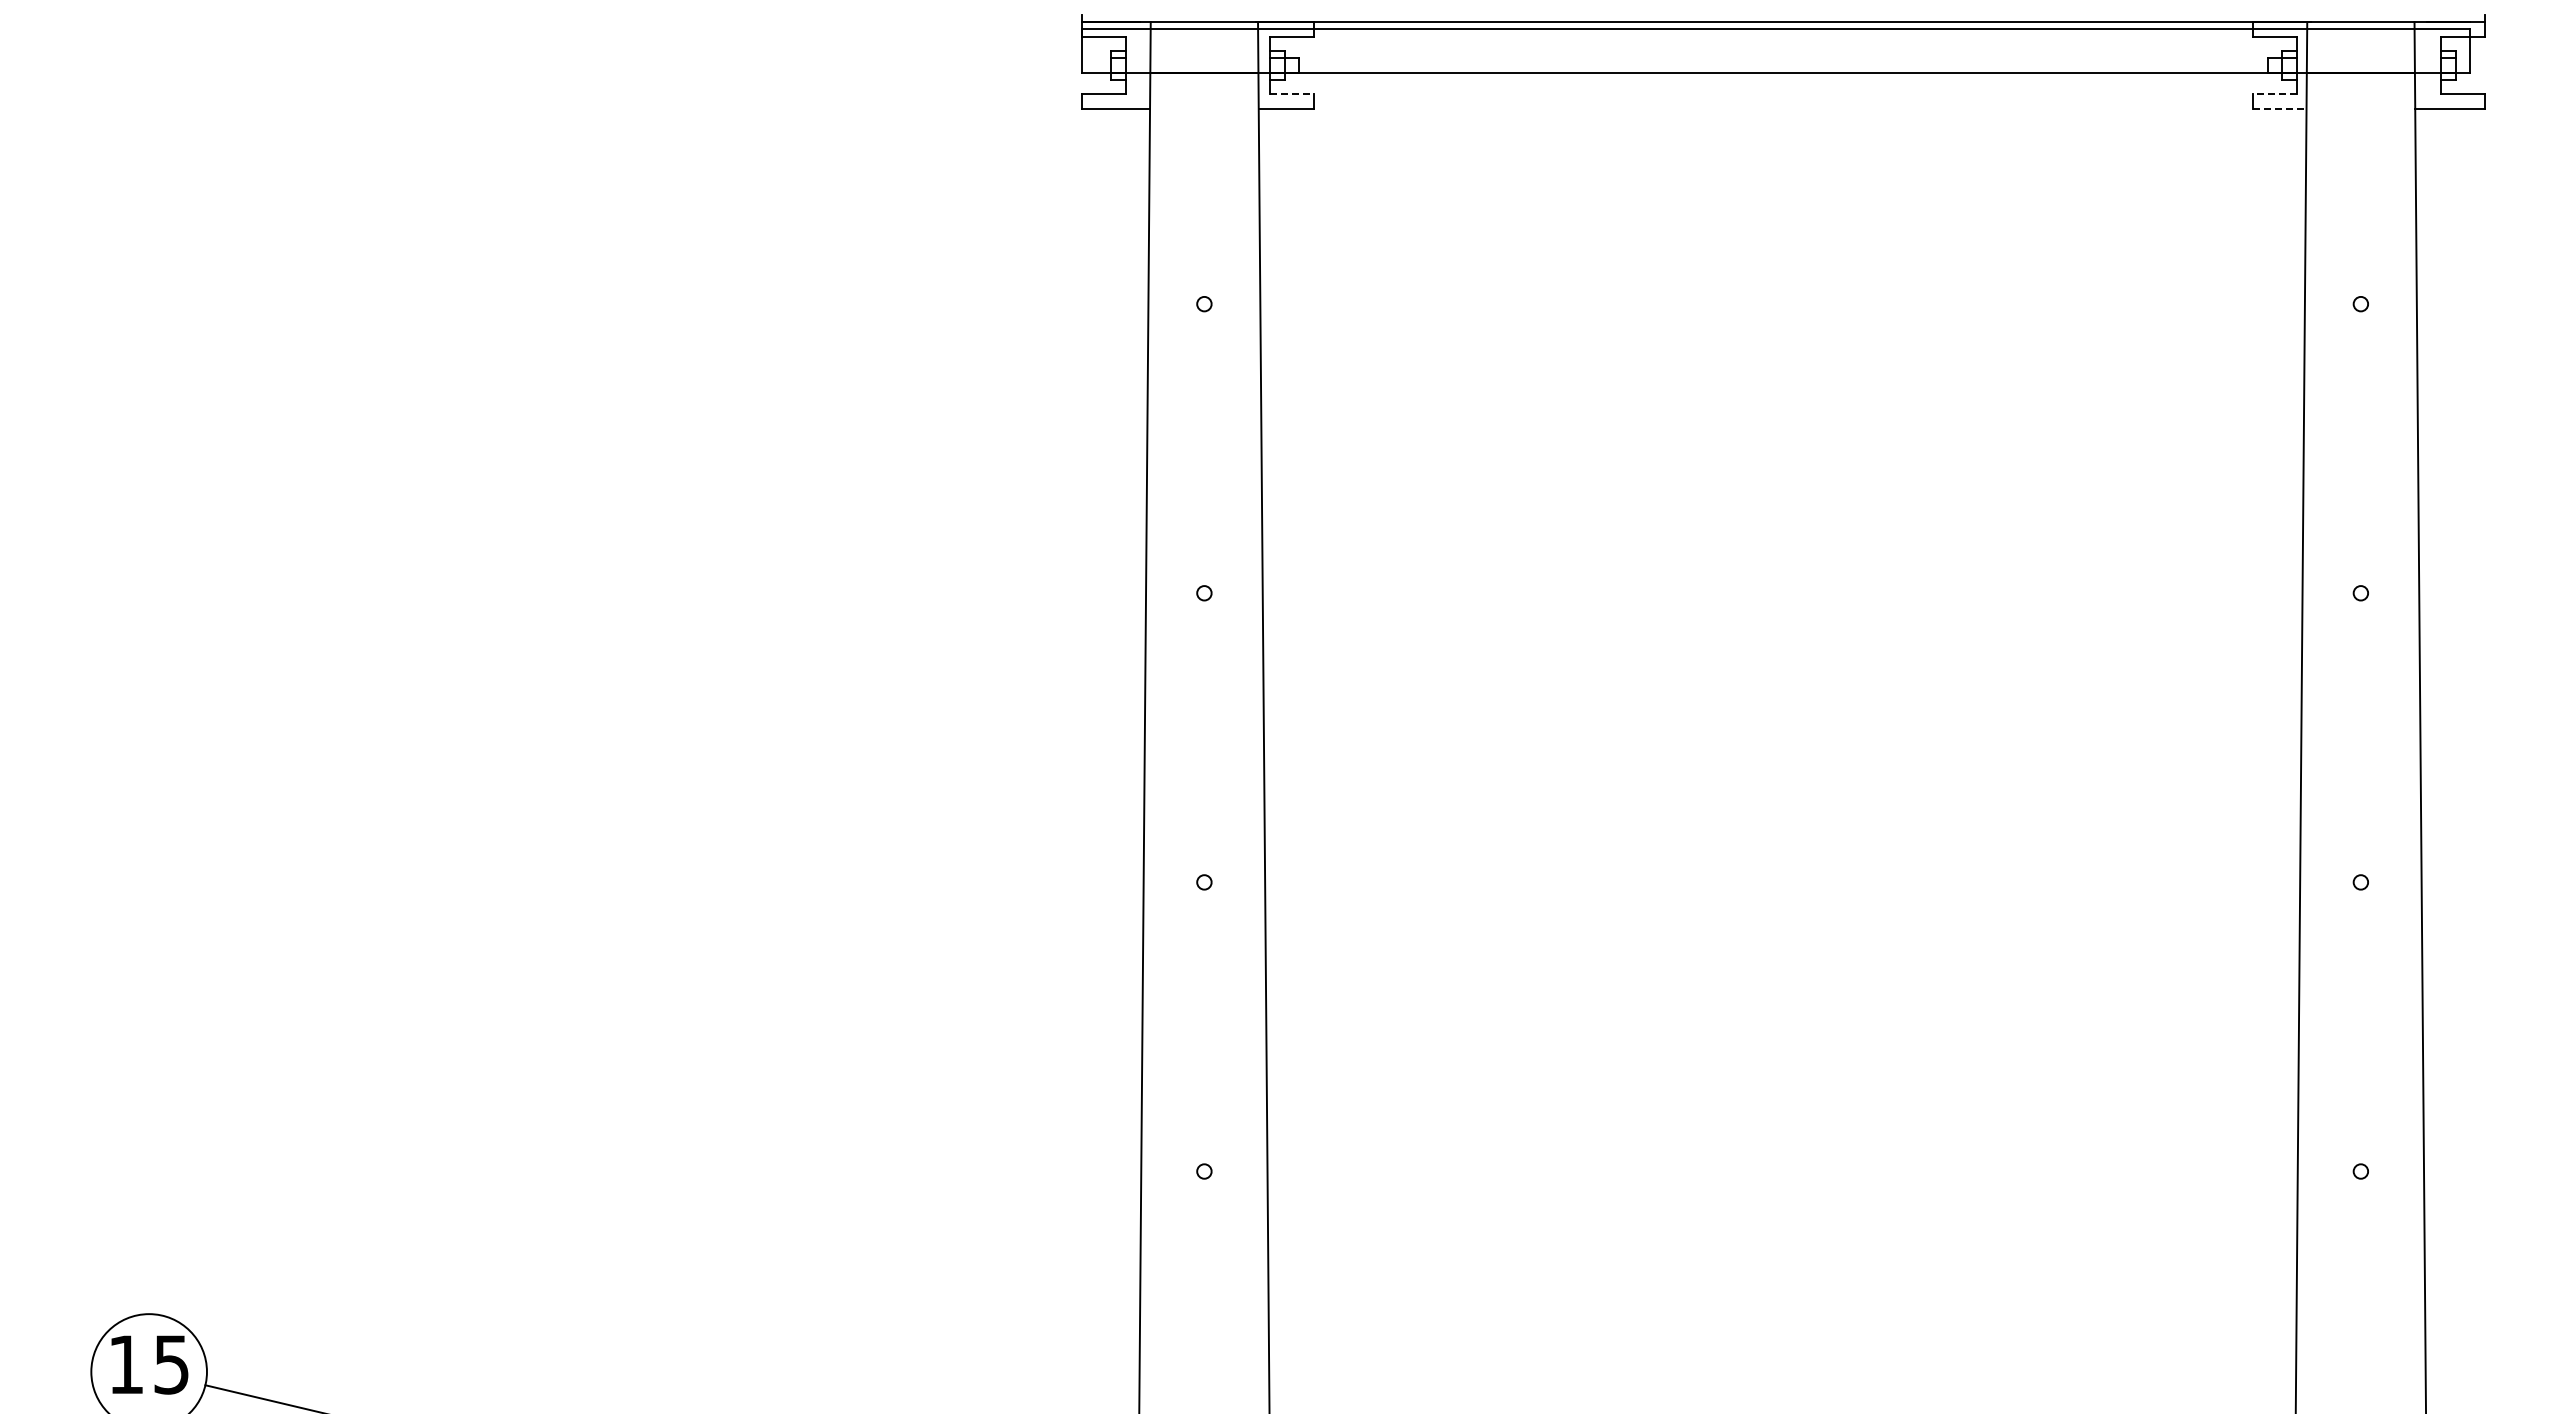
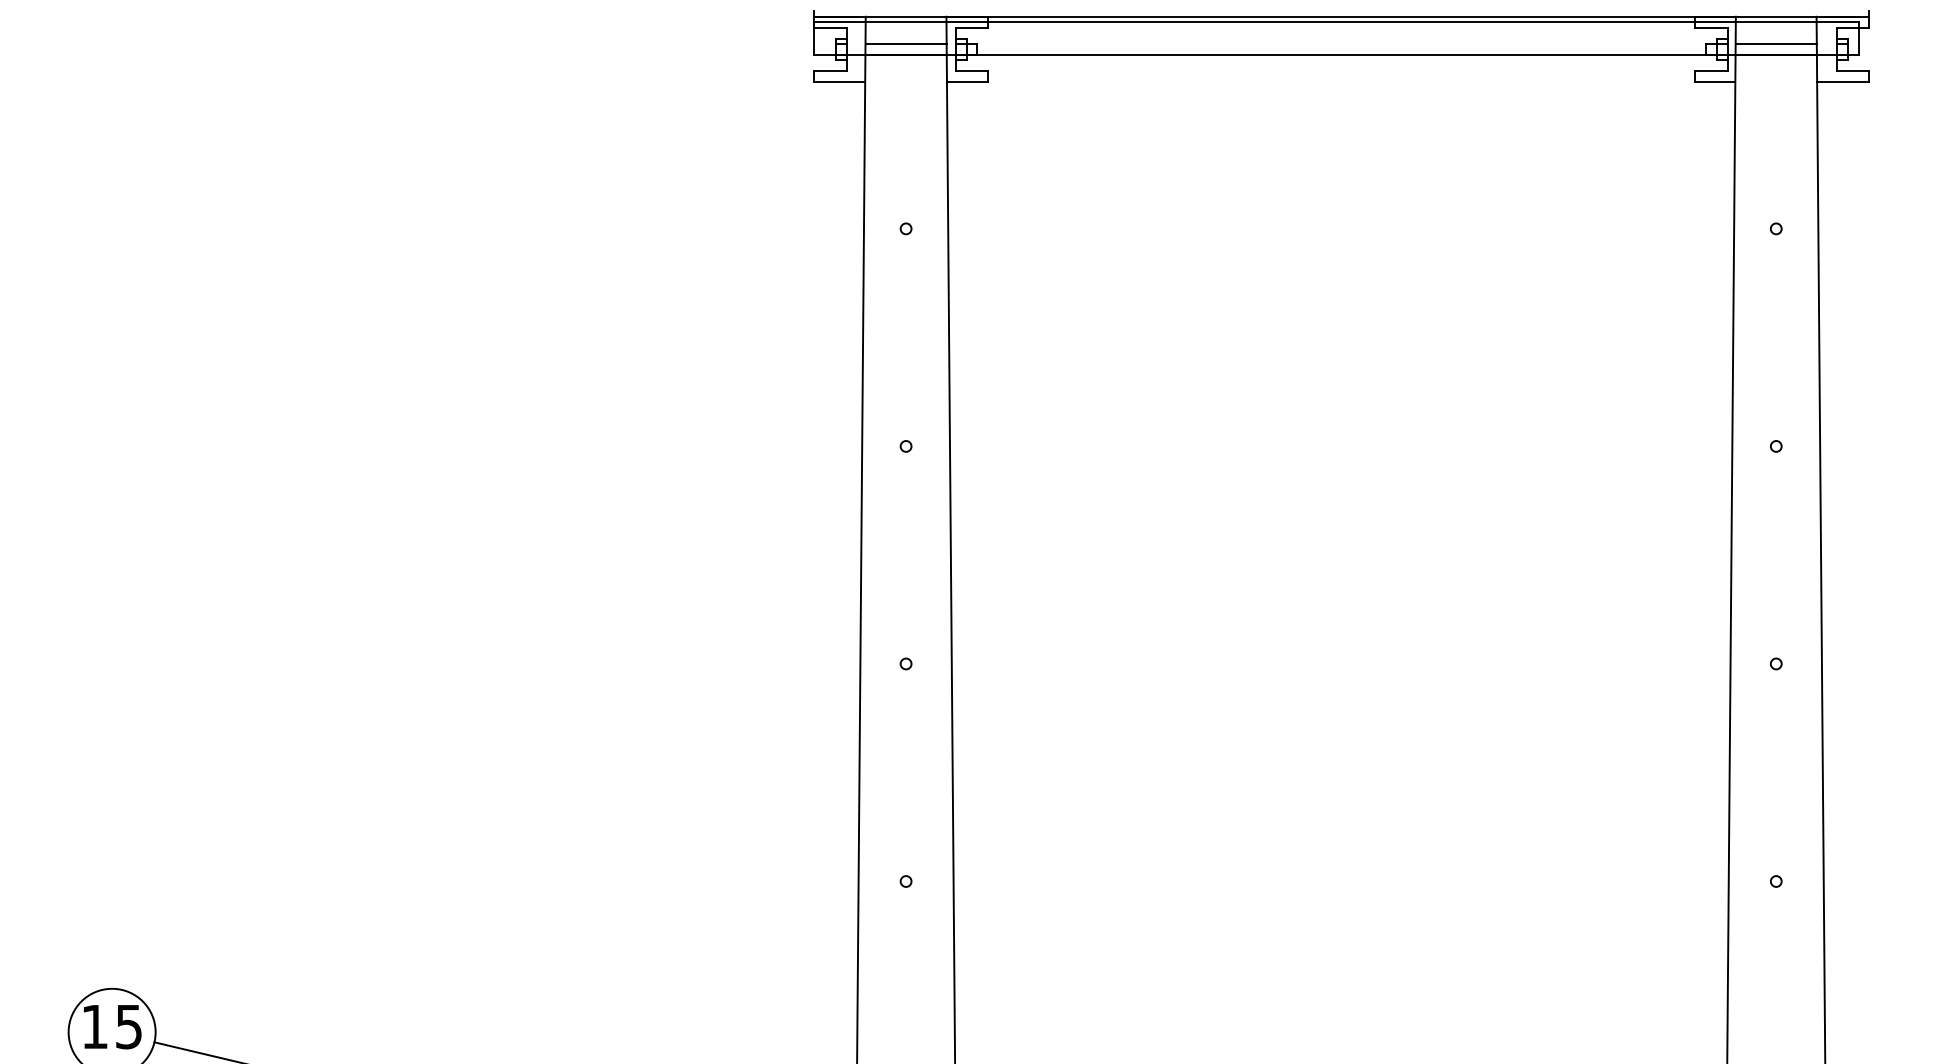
line: (1204, 58) -> (906, 44), added
line: (2360, 58) -> (1775, 44), added
line: (1292, 94) -> (972, 71), dashed -> solid
line: (2275, 94) -> (1711, 71), dashed -> solid
line: (2279, 108) -> (1715, 81), dashed -> solid

